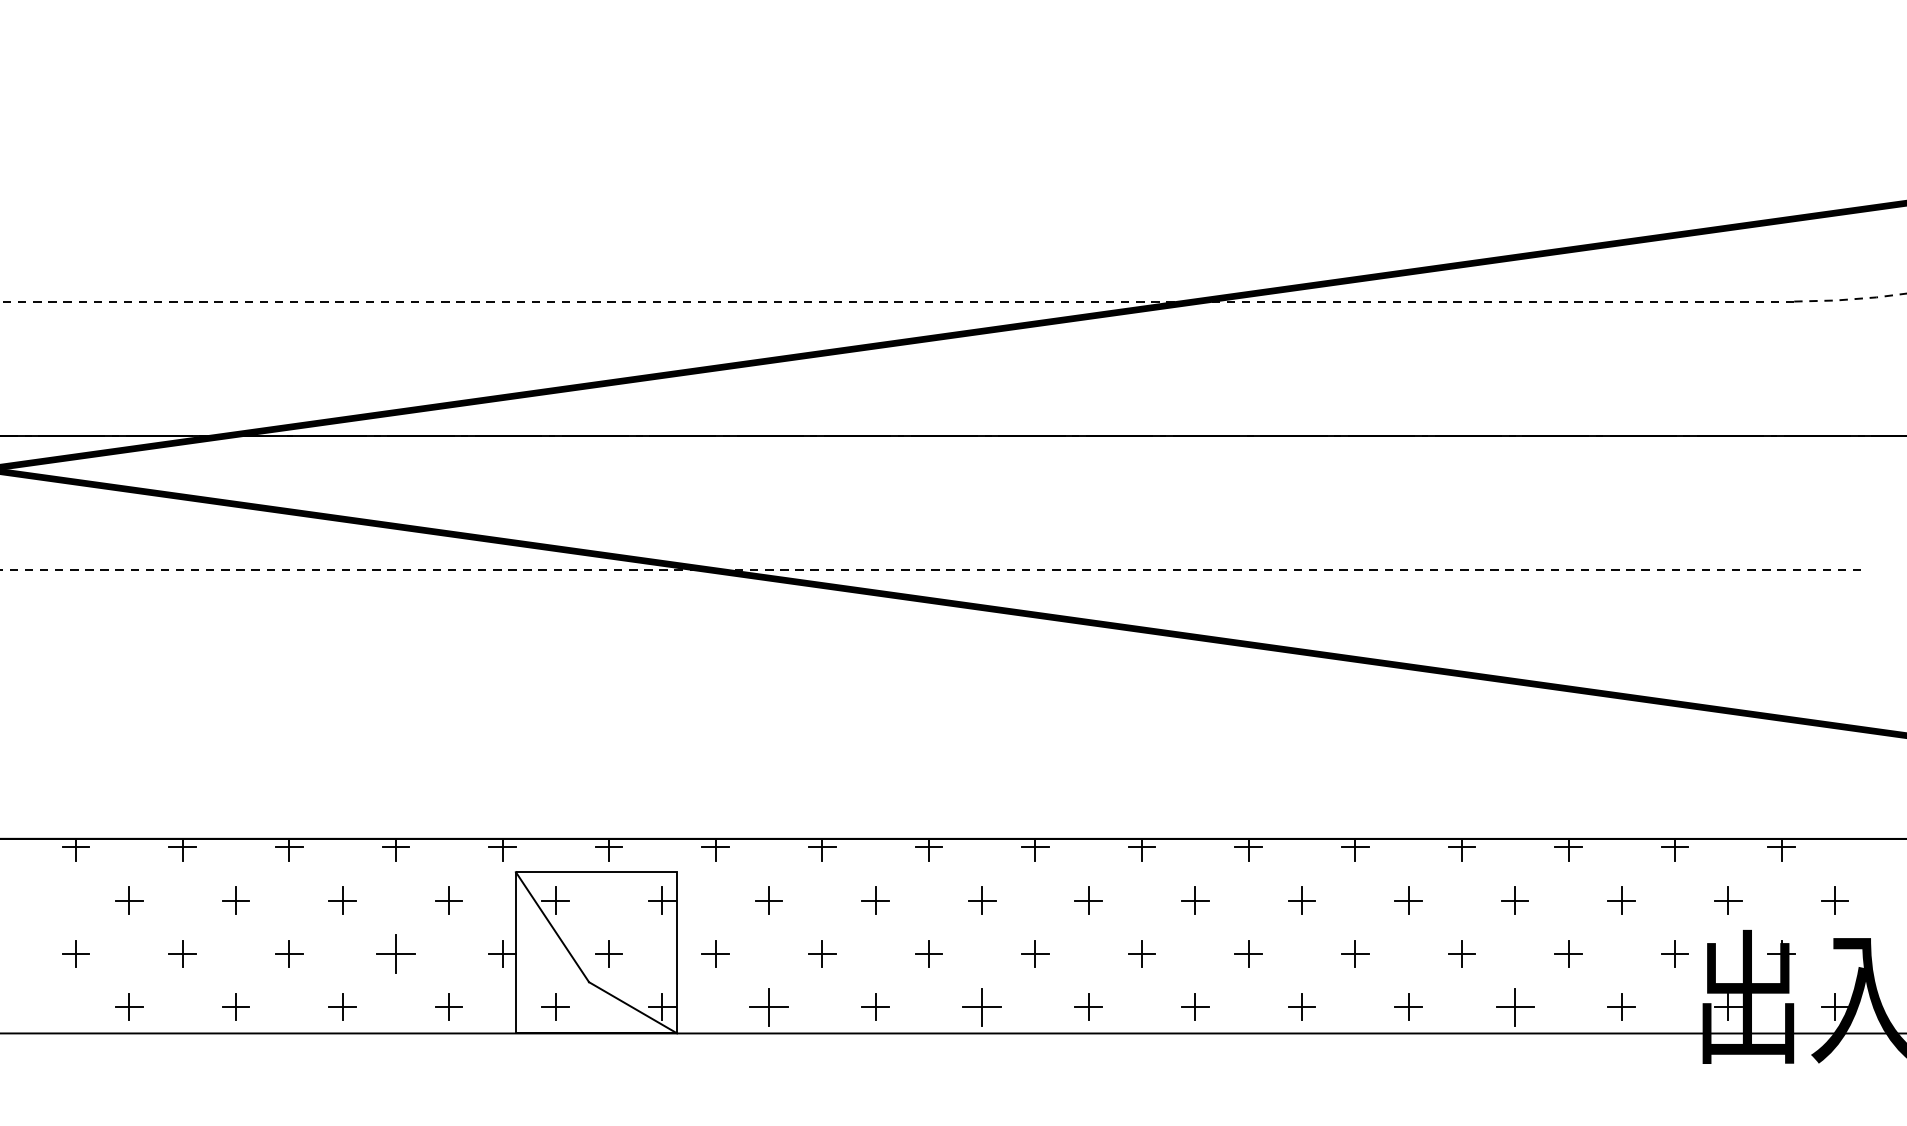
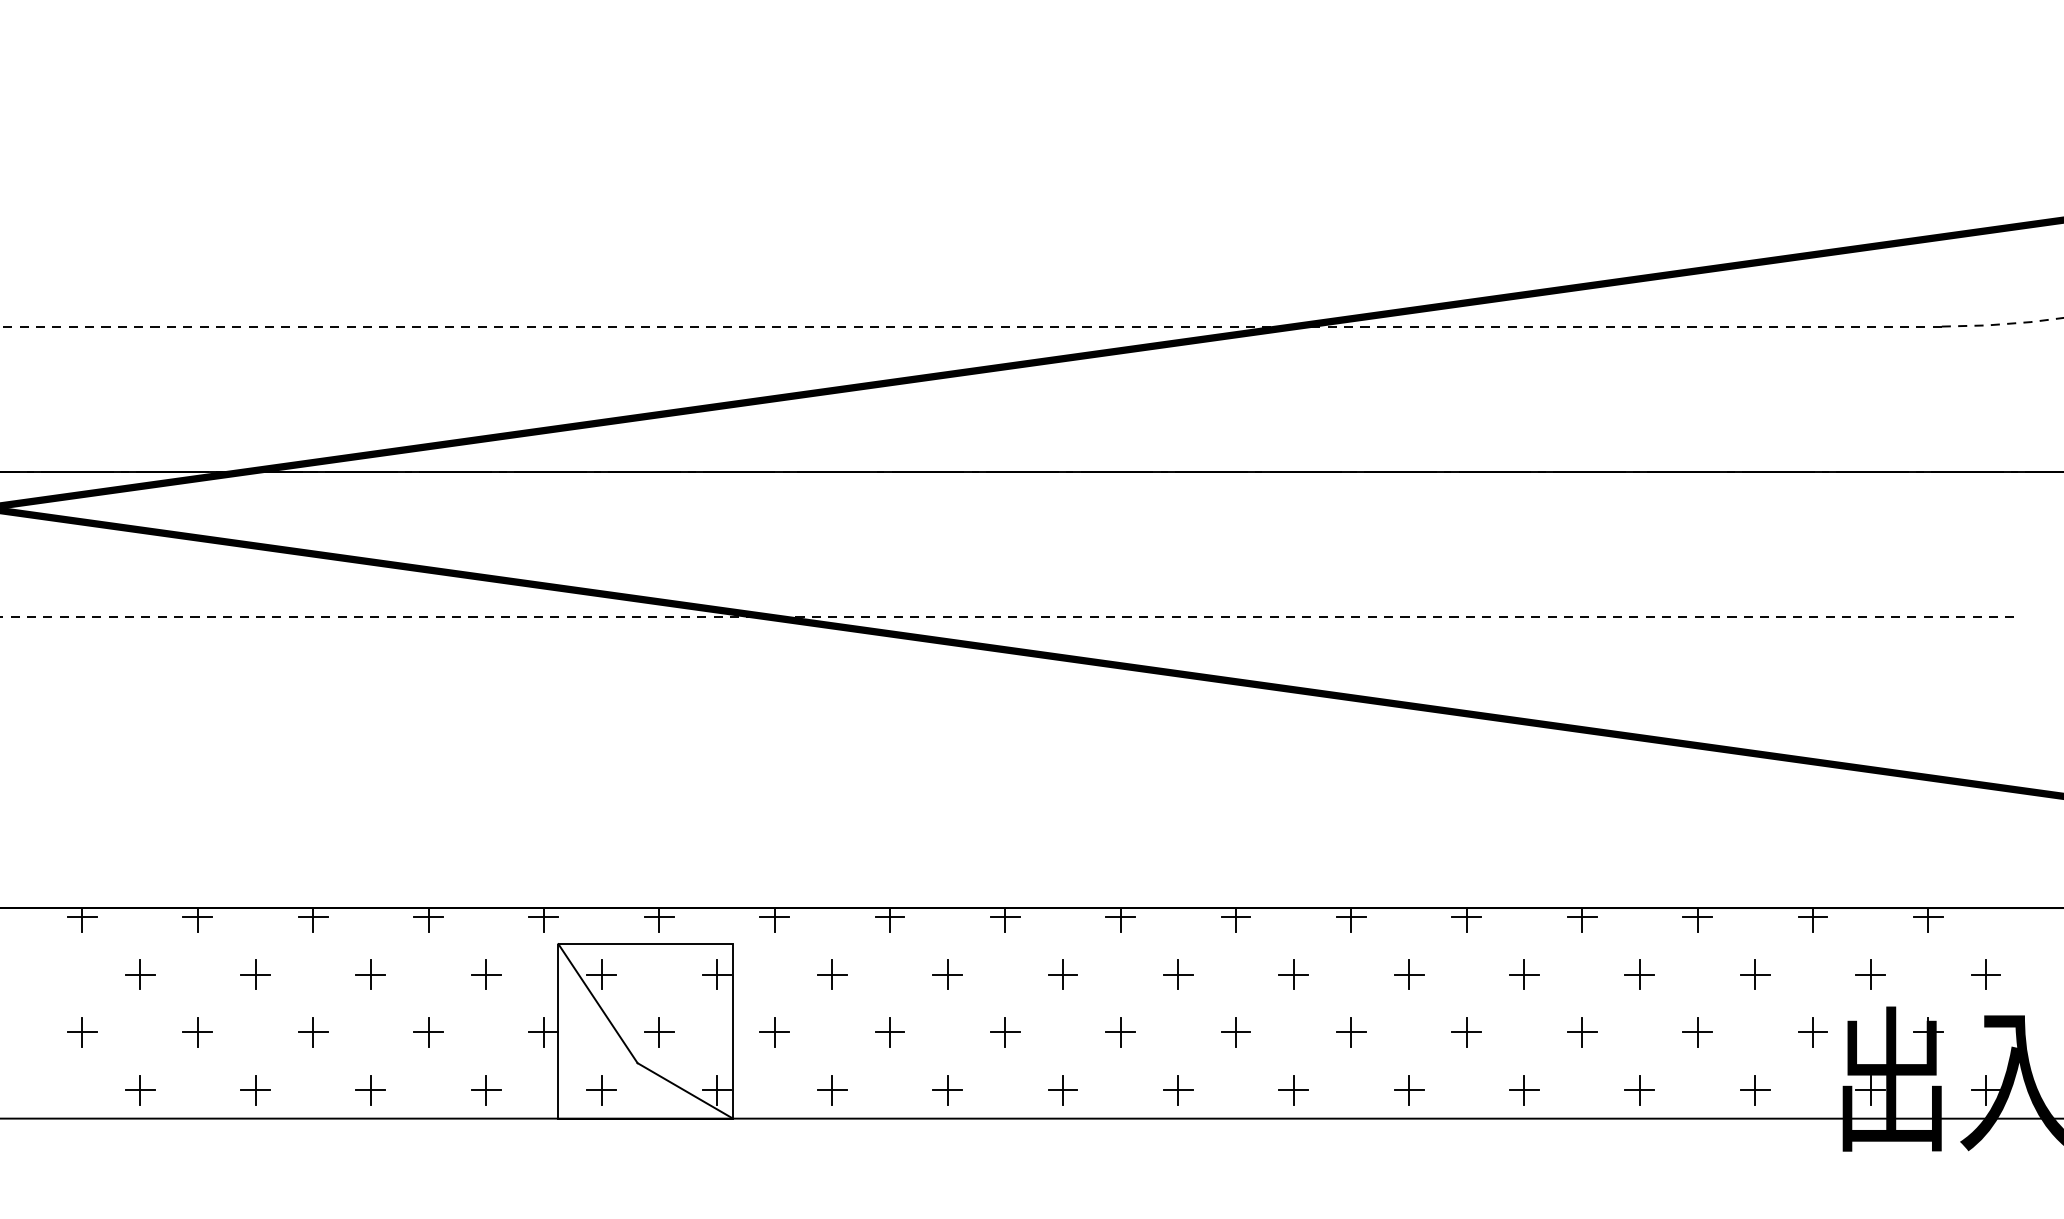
part: (395, 953) -> (428, 1032), size x0.71
part: (768, 1006) -> (831, 1089), size x0.71
part: (982, 1006) -> (1063, 1089), size x0.71
part: (1514, 1006) -> (1639, 1089), size x0.71

